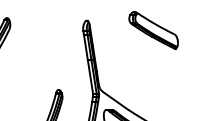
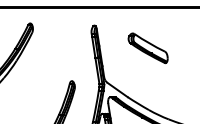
part: (152, 30) -> (147, 48), moved

